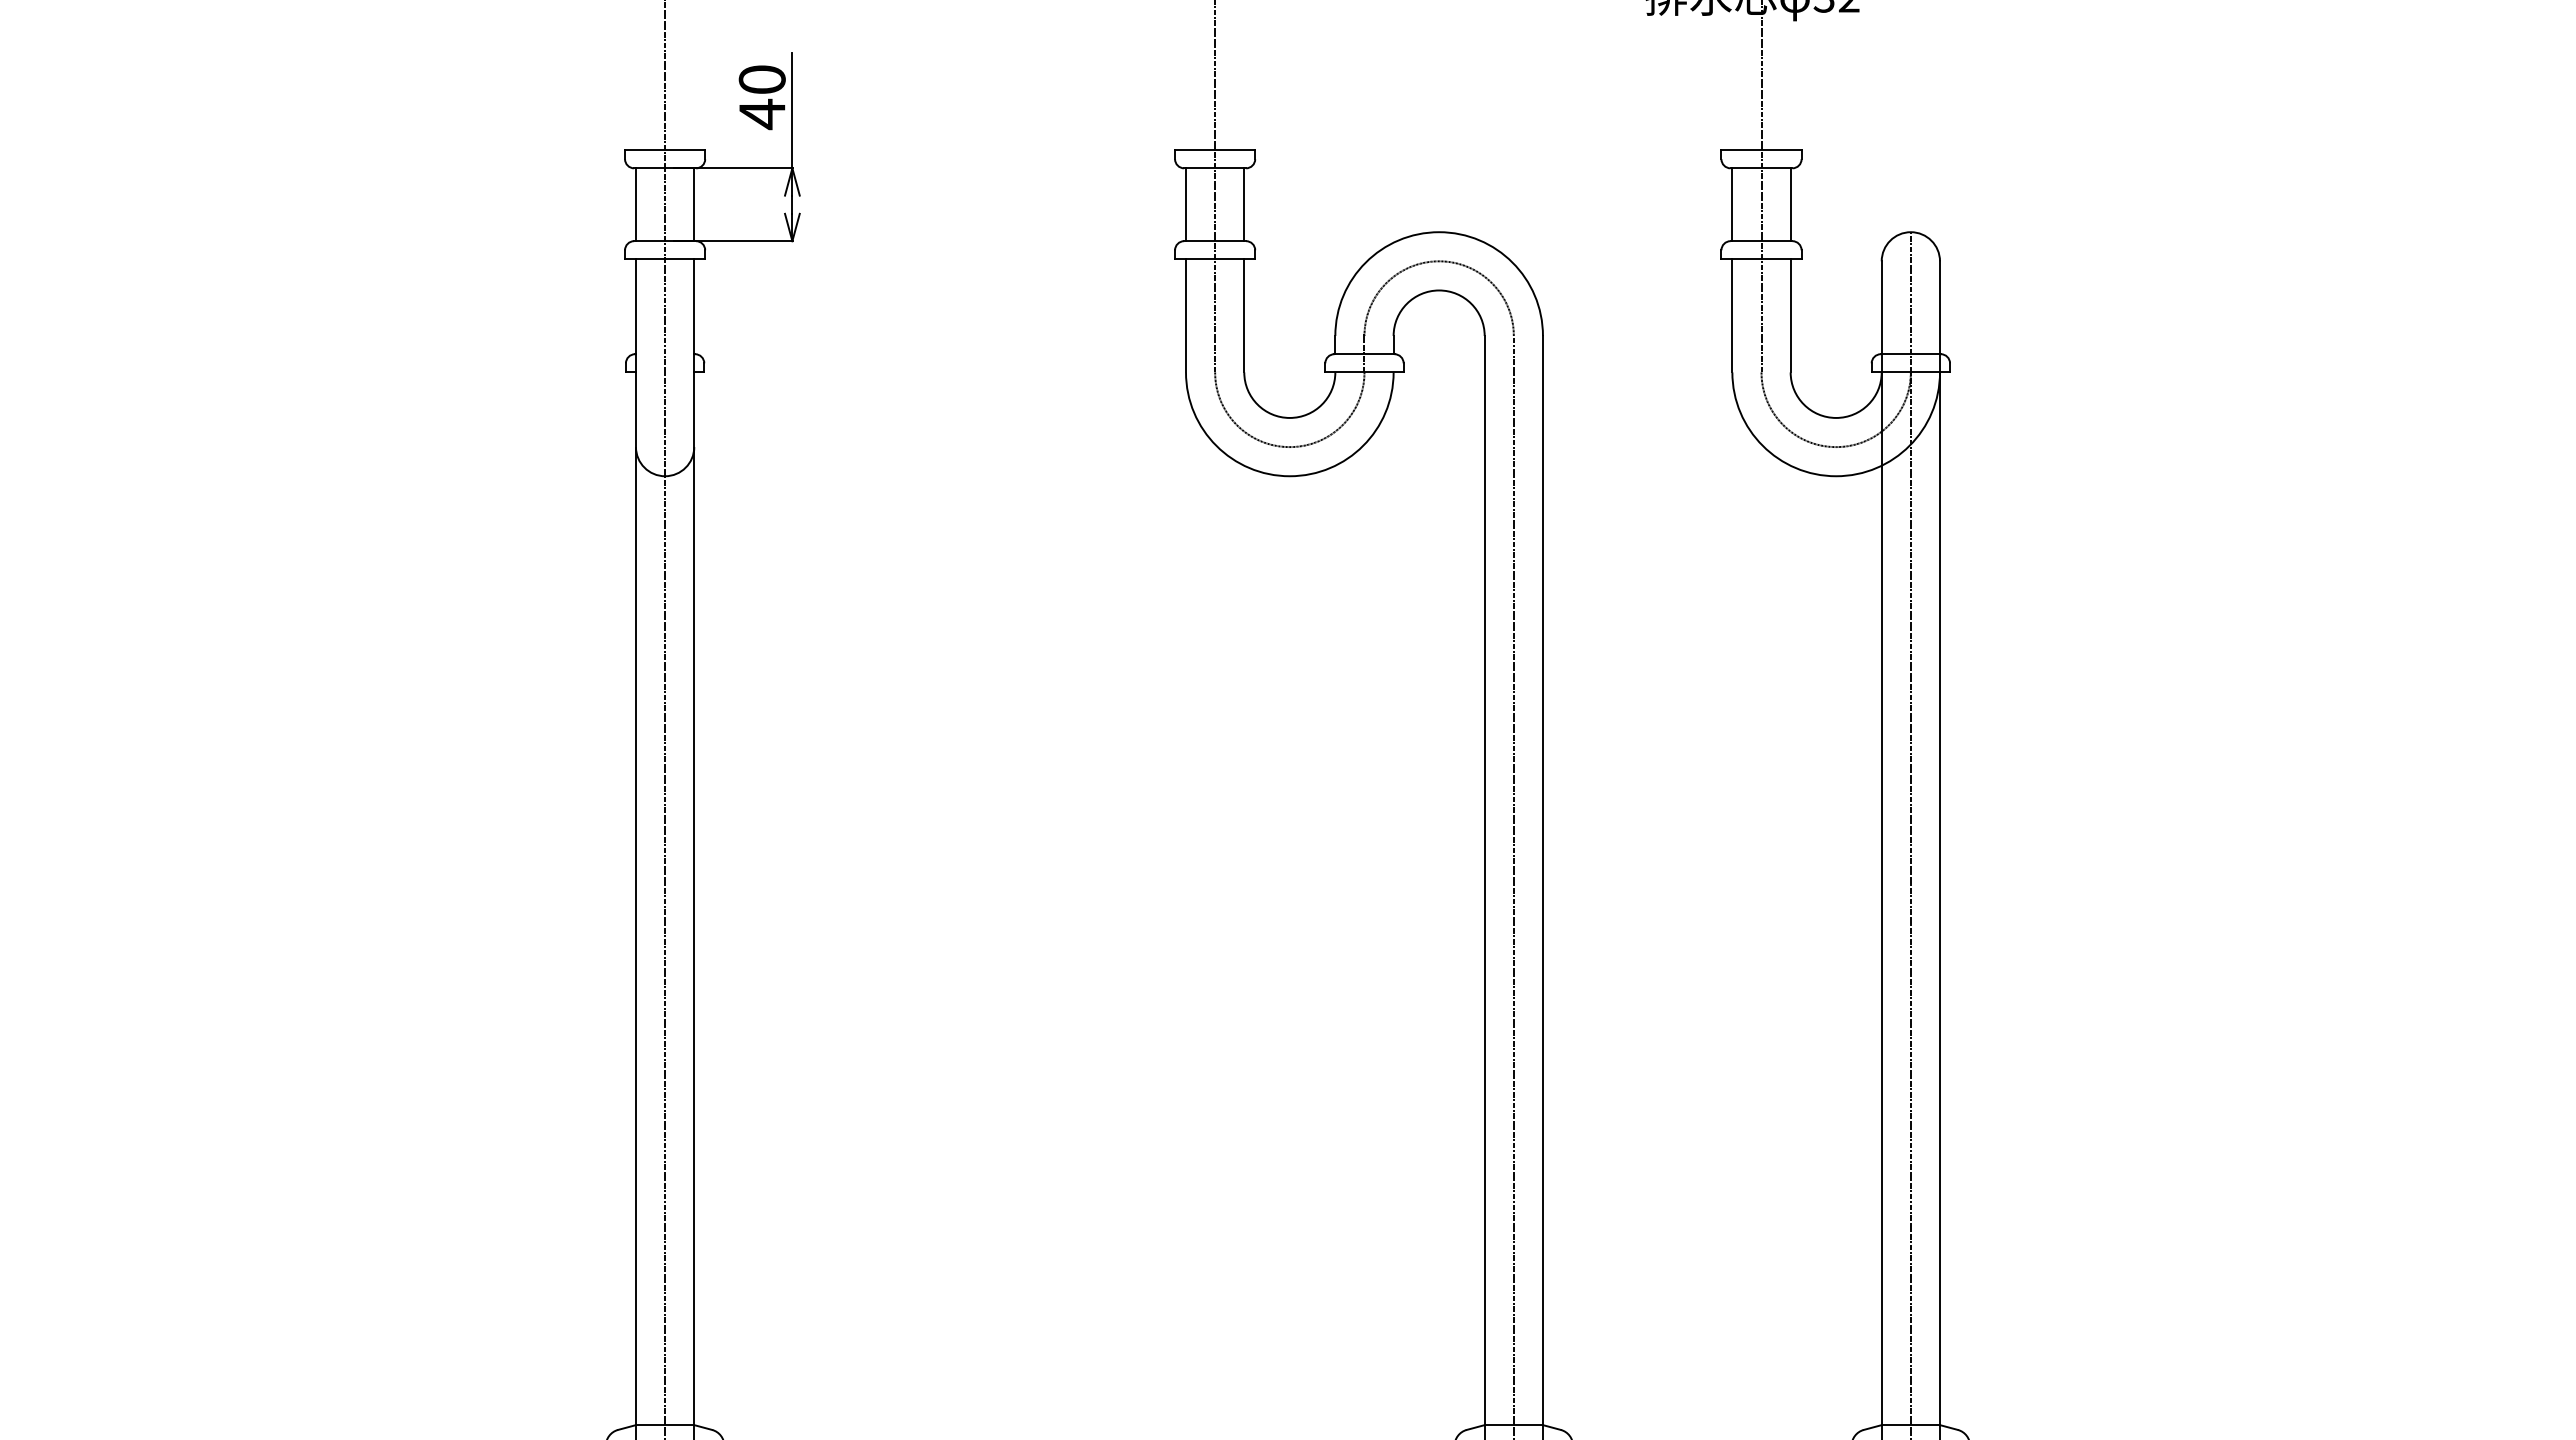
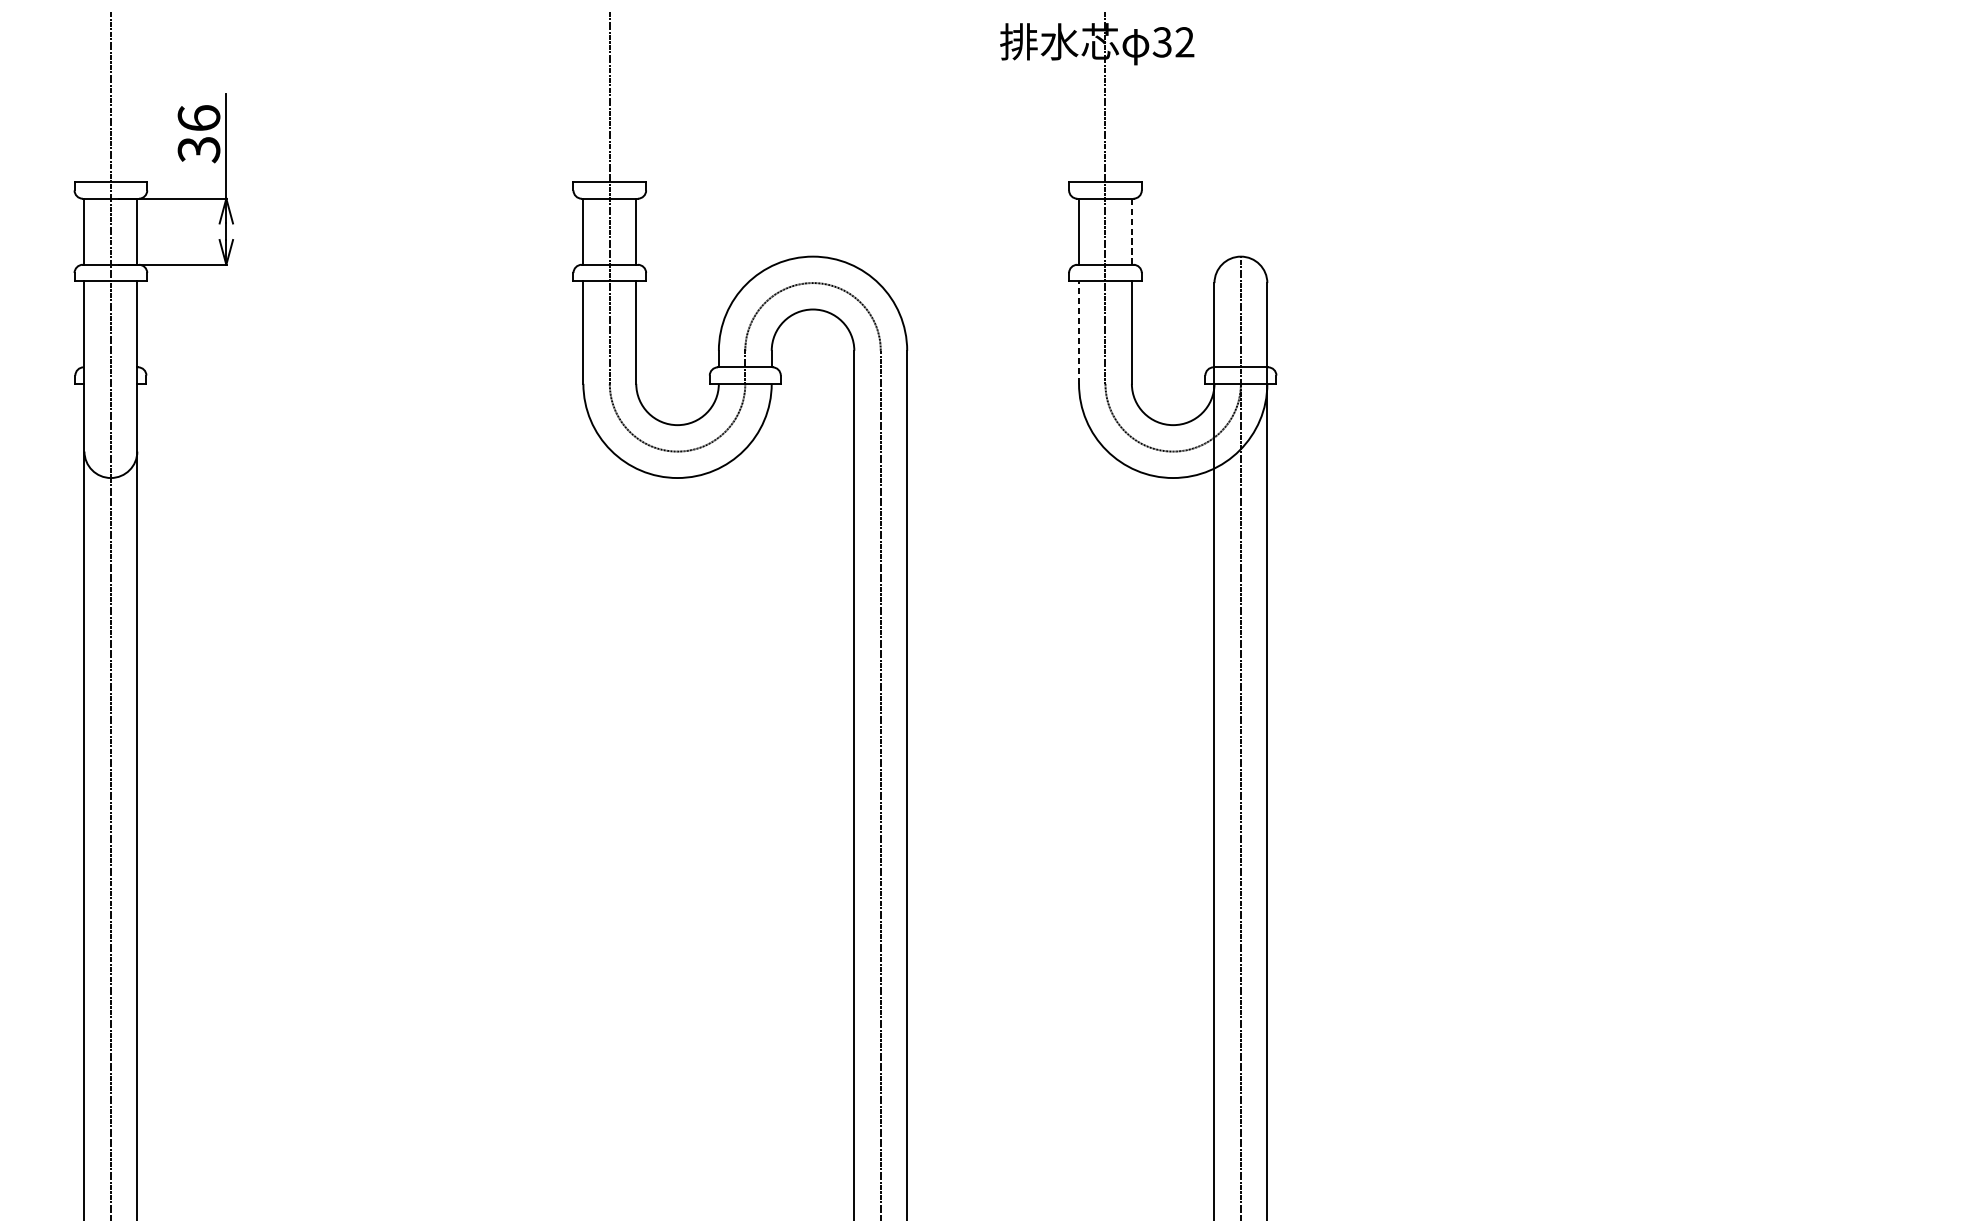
text: (761, 97) -> (198, 134), 40 -> 36
line: (1790, 204) -> (1131, 231), solid -> dashed
line: (1732, 315) -> (1079, 332), solid -> dashed

